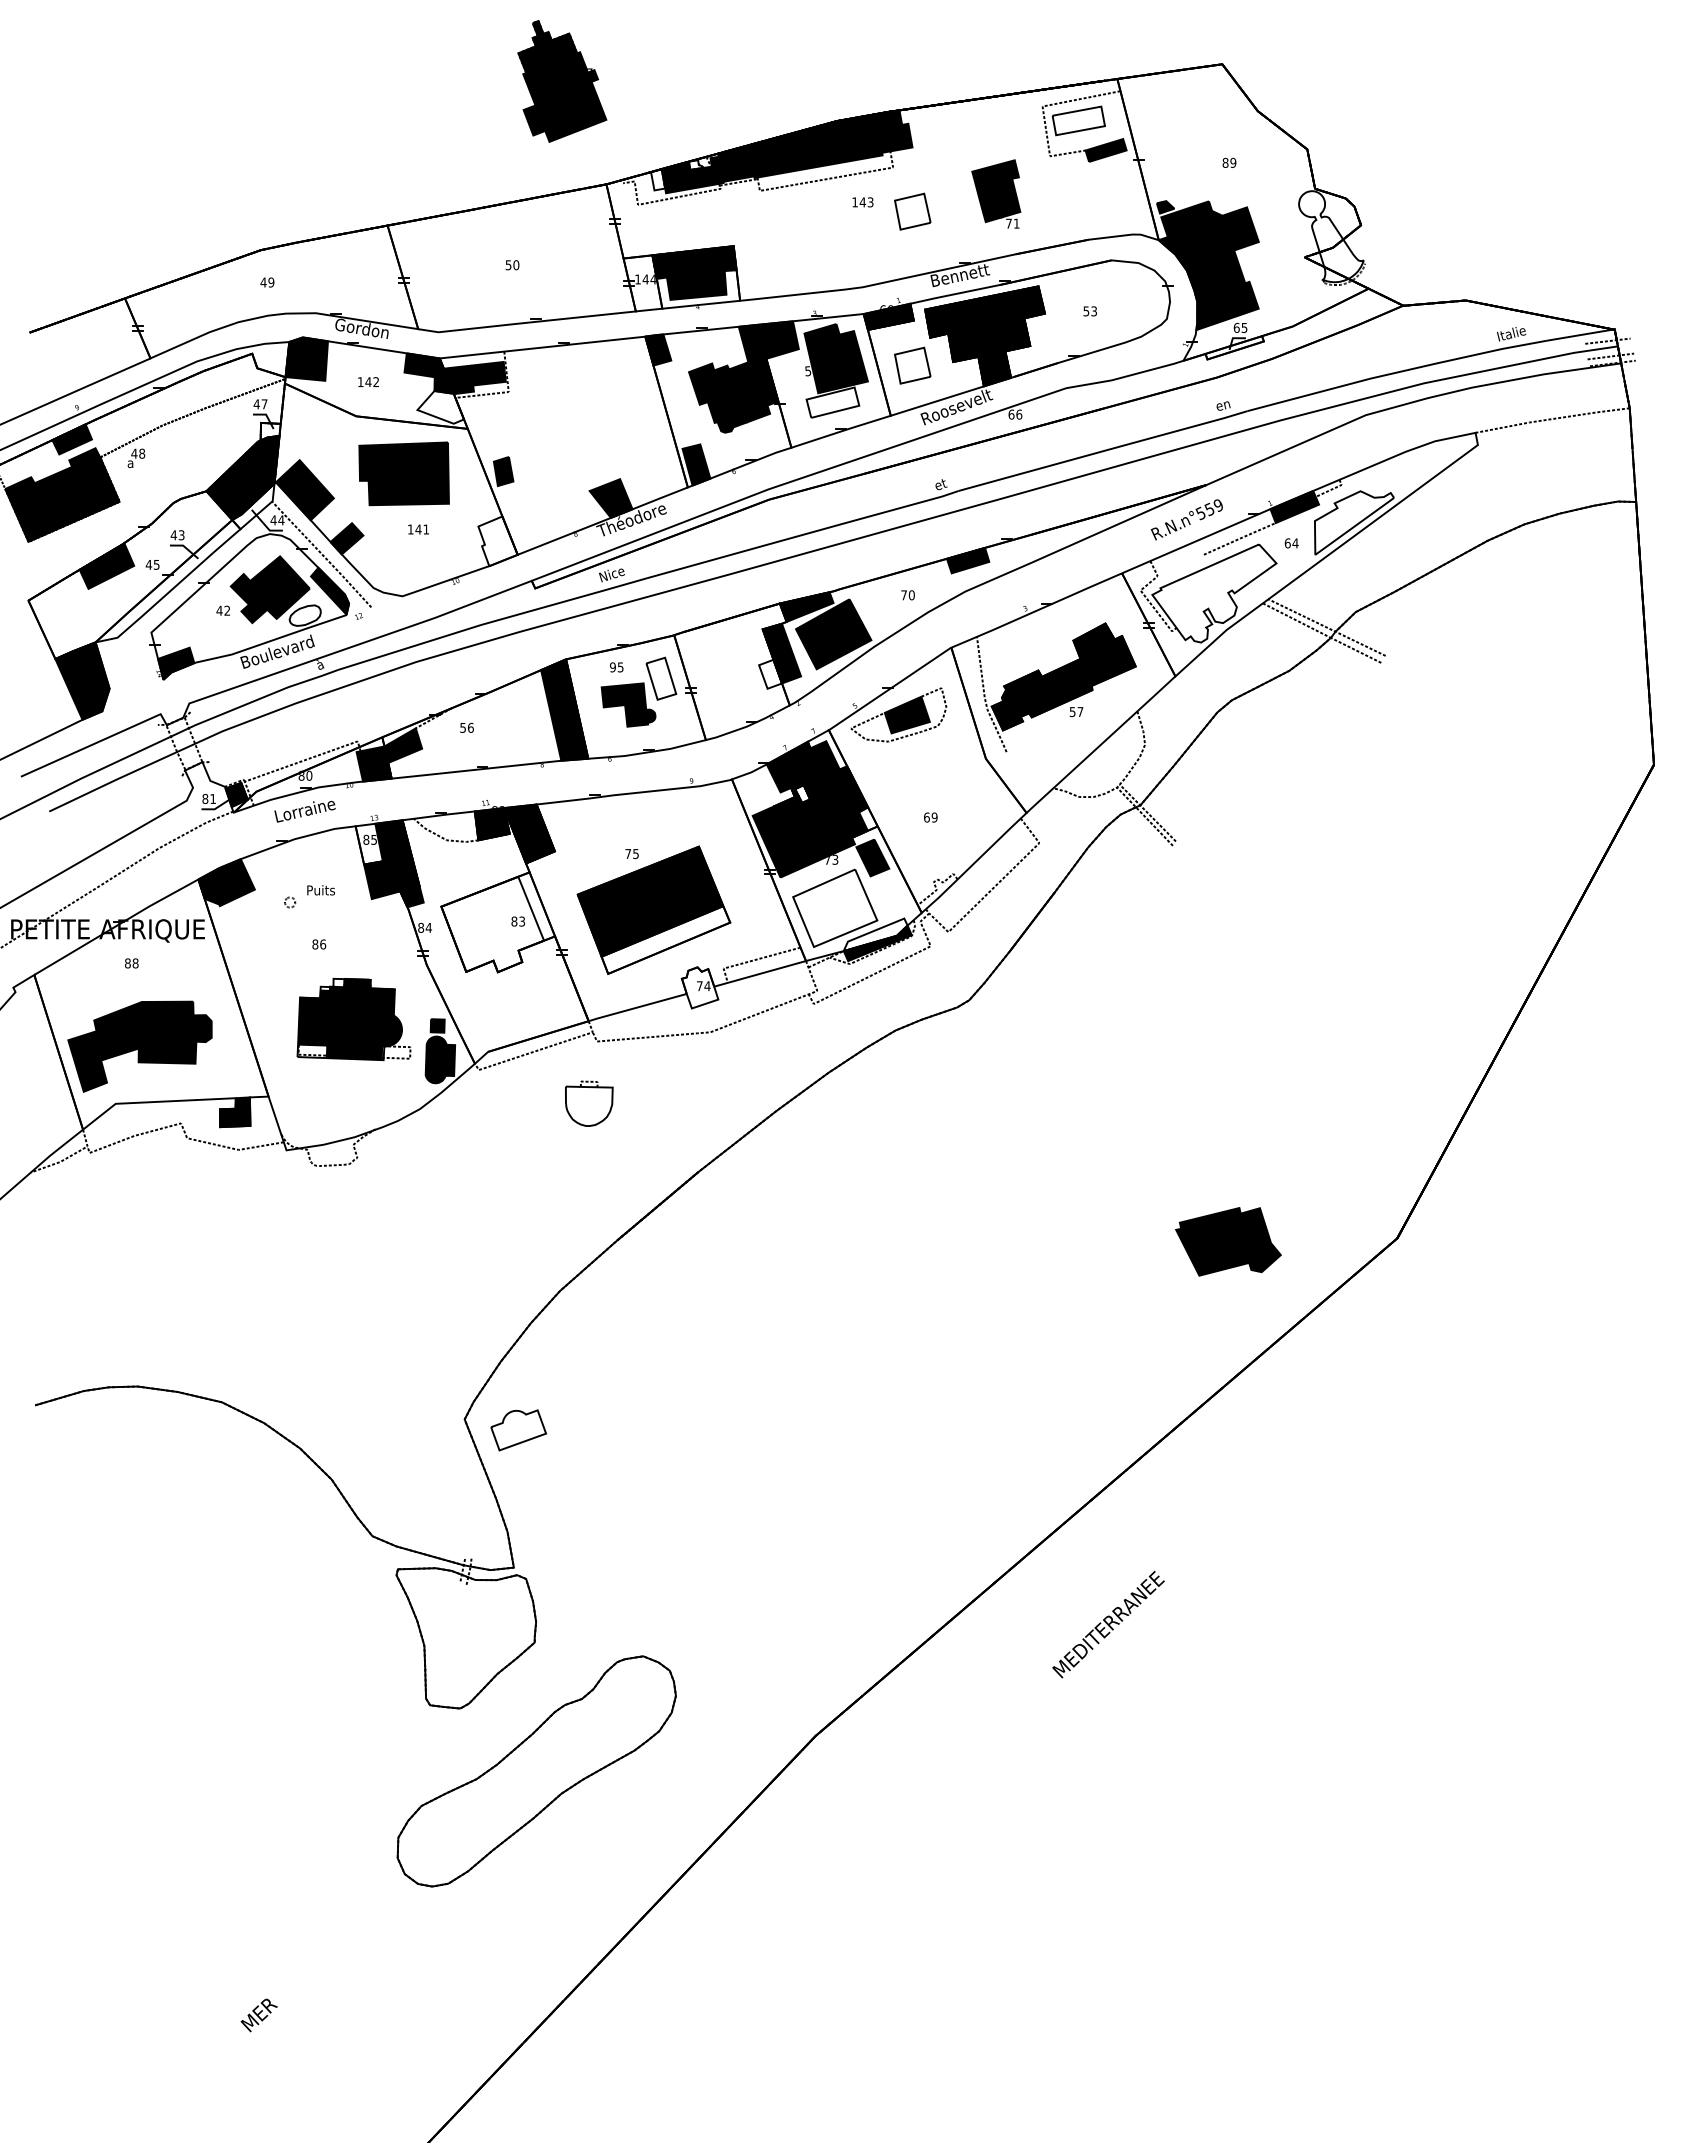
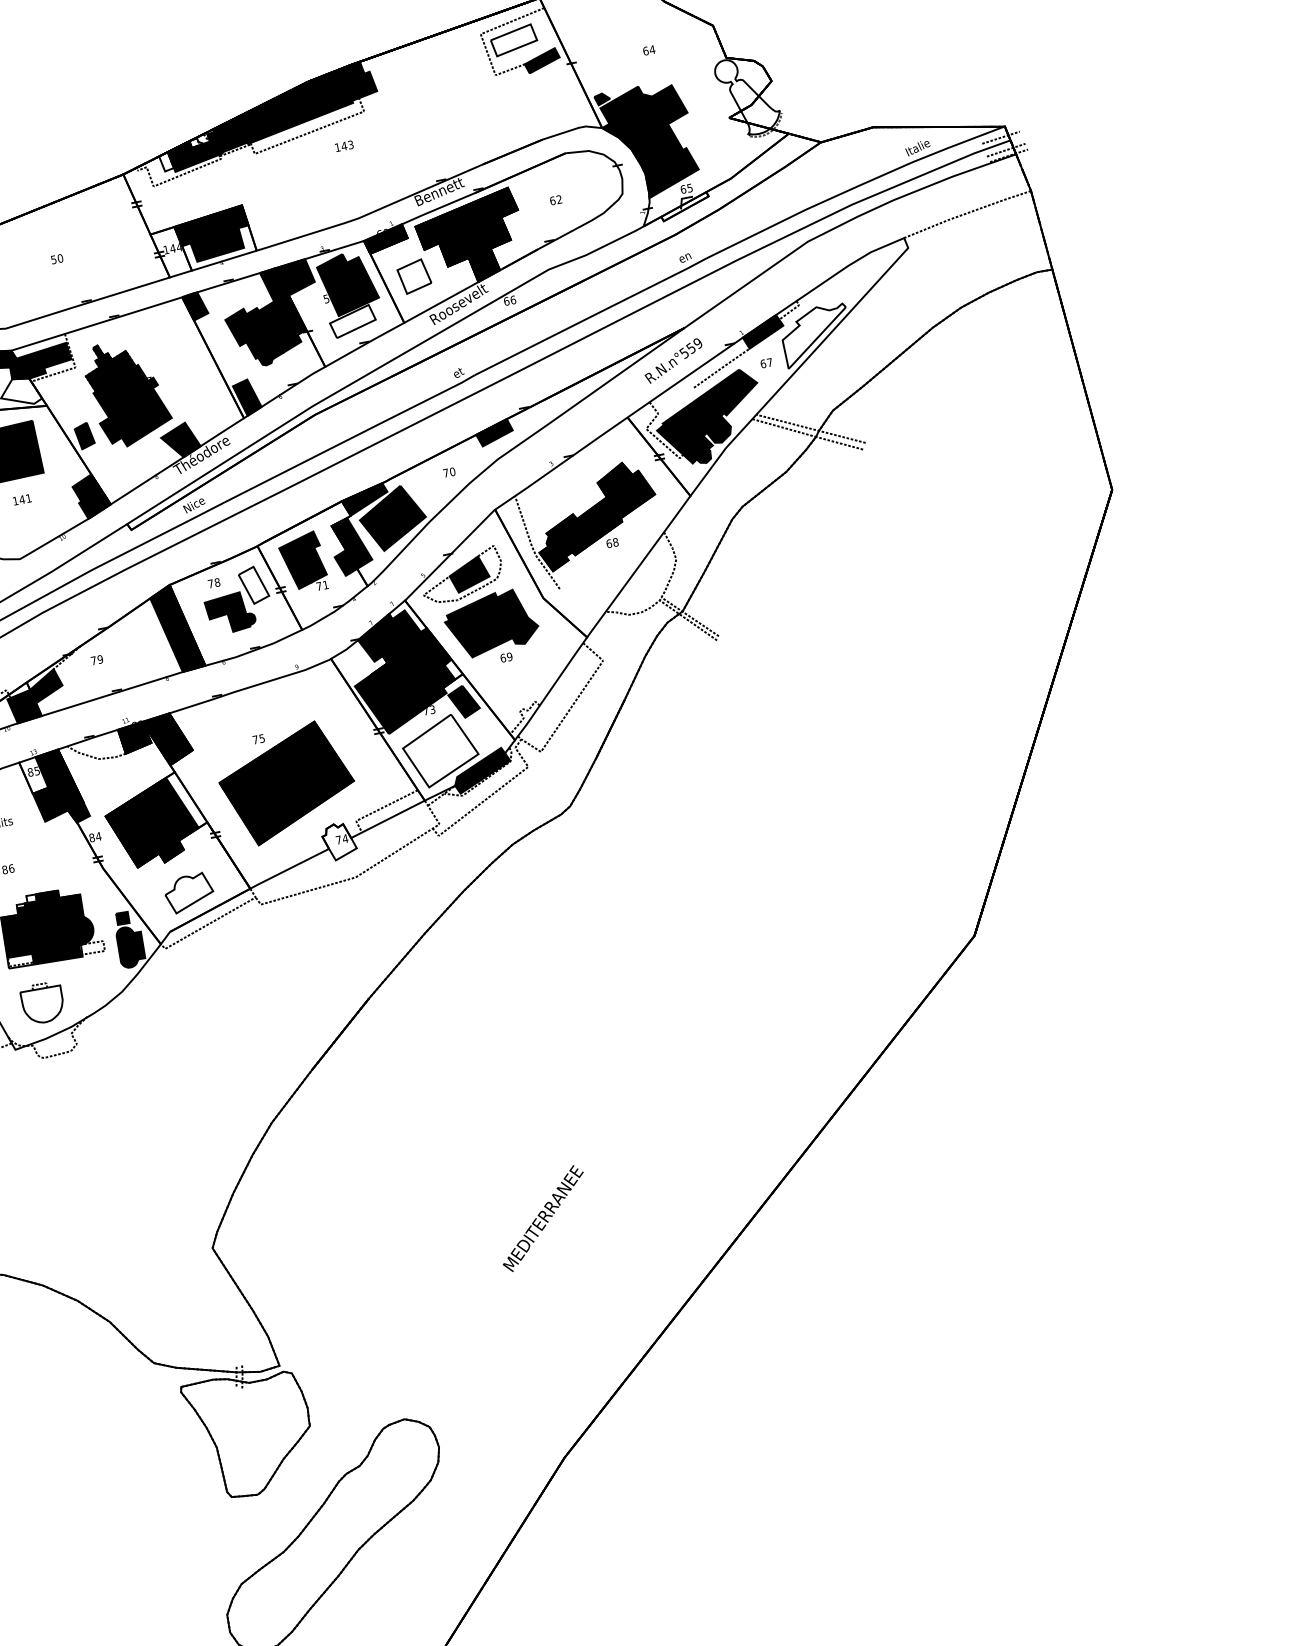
part: (562, 81) -> (128, 392), moved
text: (1229, 162) -> (649, 50), 89 -> 64
part: (996, 193) -> (303, 562), moved
part: (912, 211) -> (388, 145), removed
text: (1089, 311) -> (555, 200), 53 -> 62
fill: (497, 541) -> (91, 496), added
text: (1295, 543) -> (769, 362), 64 -> 67
fill: (1214, 593) -> (709, 418), added
text: (616, 667) -> (213, 583), 95 -> 78
fill: (770, 673) -> (345, 562), added
text: (1076, 712) -> (612, 543), 57 -> 68
text: (466, 727) -> (96, 659), 56 -> 79
fill: (802, 793) -> (393, 658), added
fill: (492, 924) -> (152, 822), added
fill: (875, 934) -> (479, 766), added
fill: (665, 939) -> (301, 806), added
part: (589, 1103) -> (43, 1002), moved
part: (1228, 1241) -> (491, 623), moved
part: (518, 1430) -> (189, 893), moved
text: (1108, 1624) -> (543, 1218), moved

